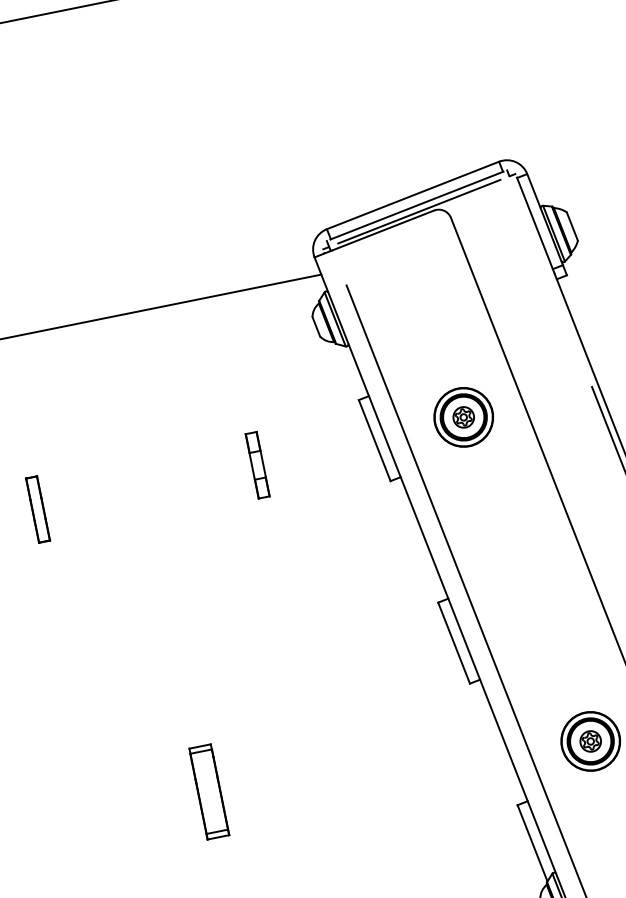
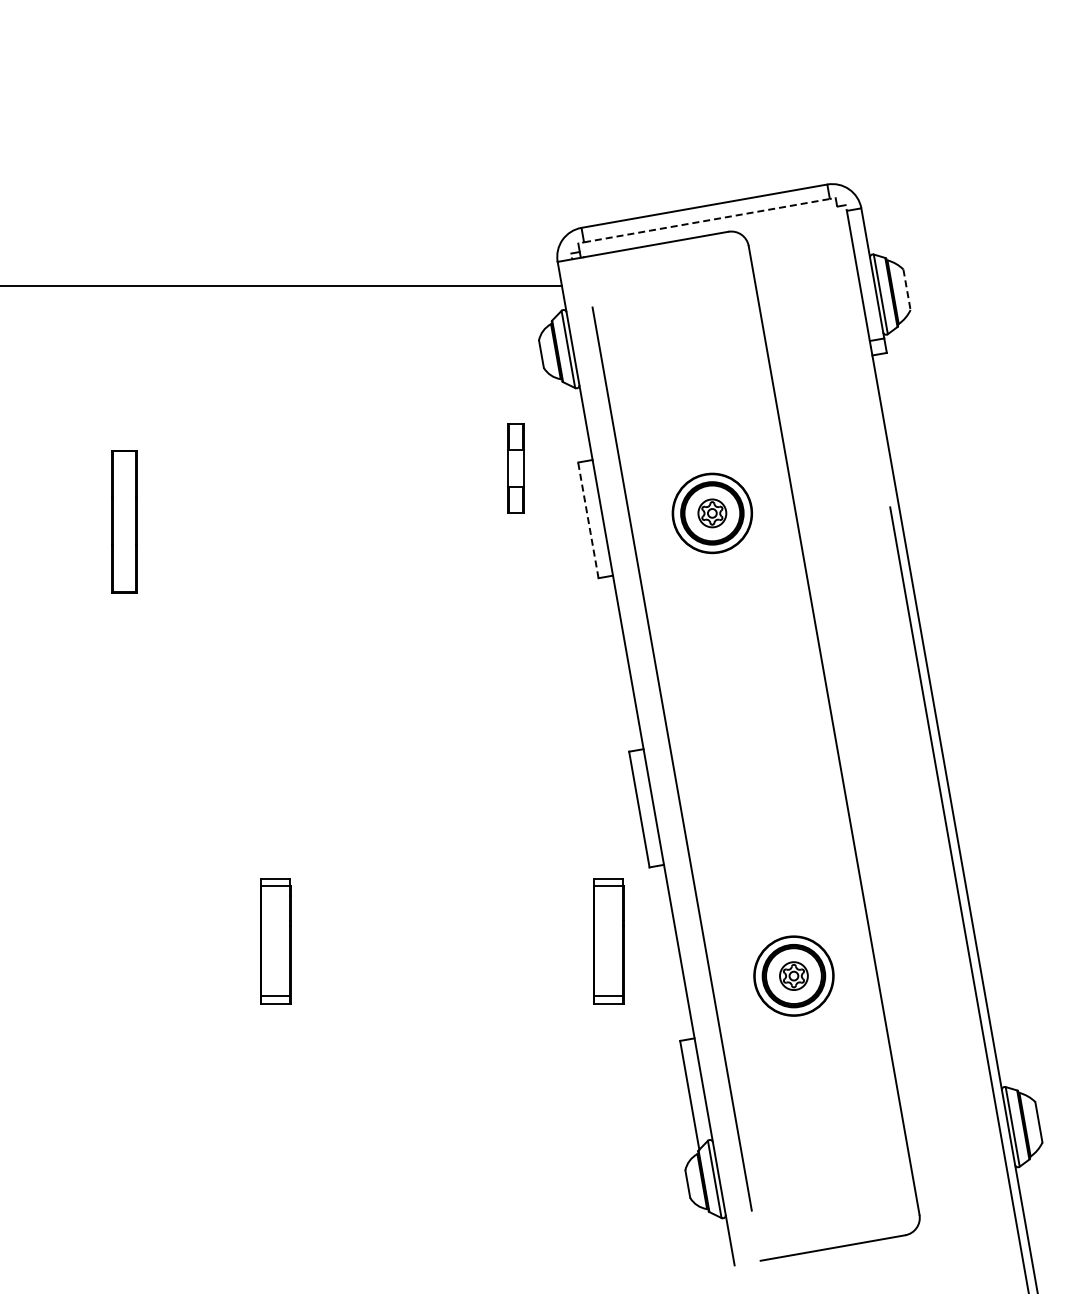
line: (416, 205) -> (706, 220), solid -> dashed
line: (419, 211) -> (708, 228), removed
line: (571, 226) -> (906, 289), solid -> dashed
line: (374, 440) -> (588, 520), solid -> dashed
part: (257, 465) -> (515, 468), moved
part: (38, 509) -> (124, 521), size x1.6
part: (451, 743) -> (608, 941), added

